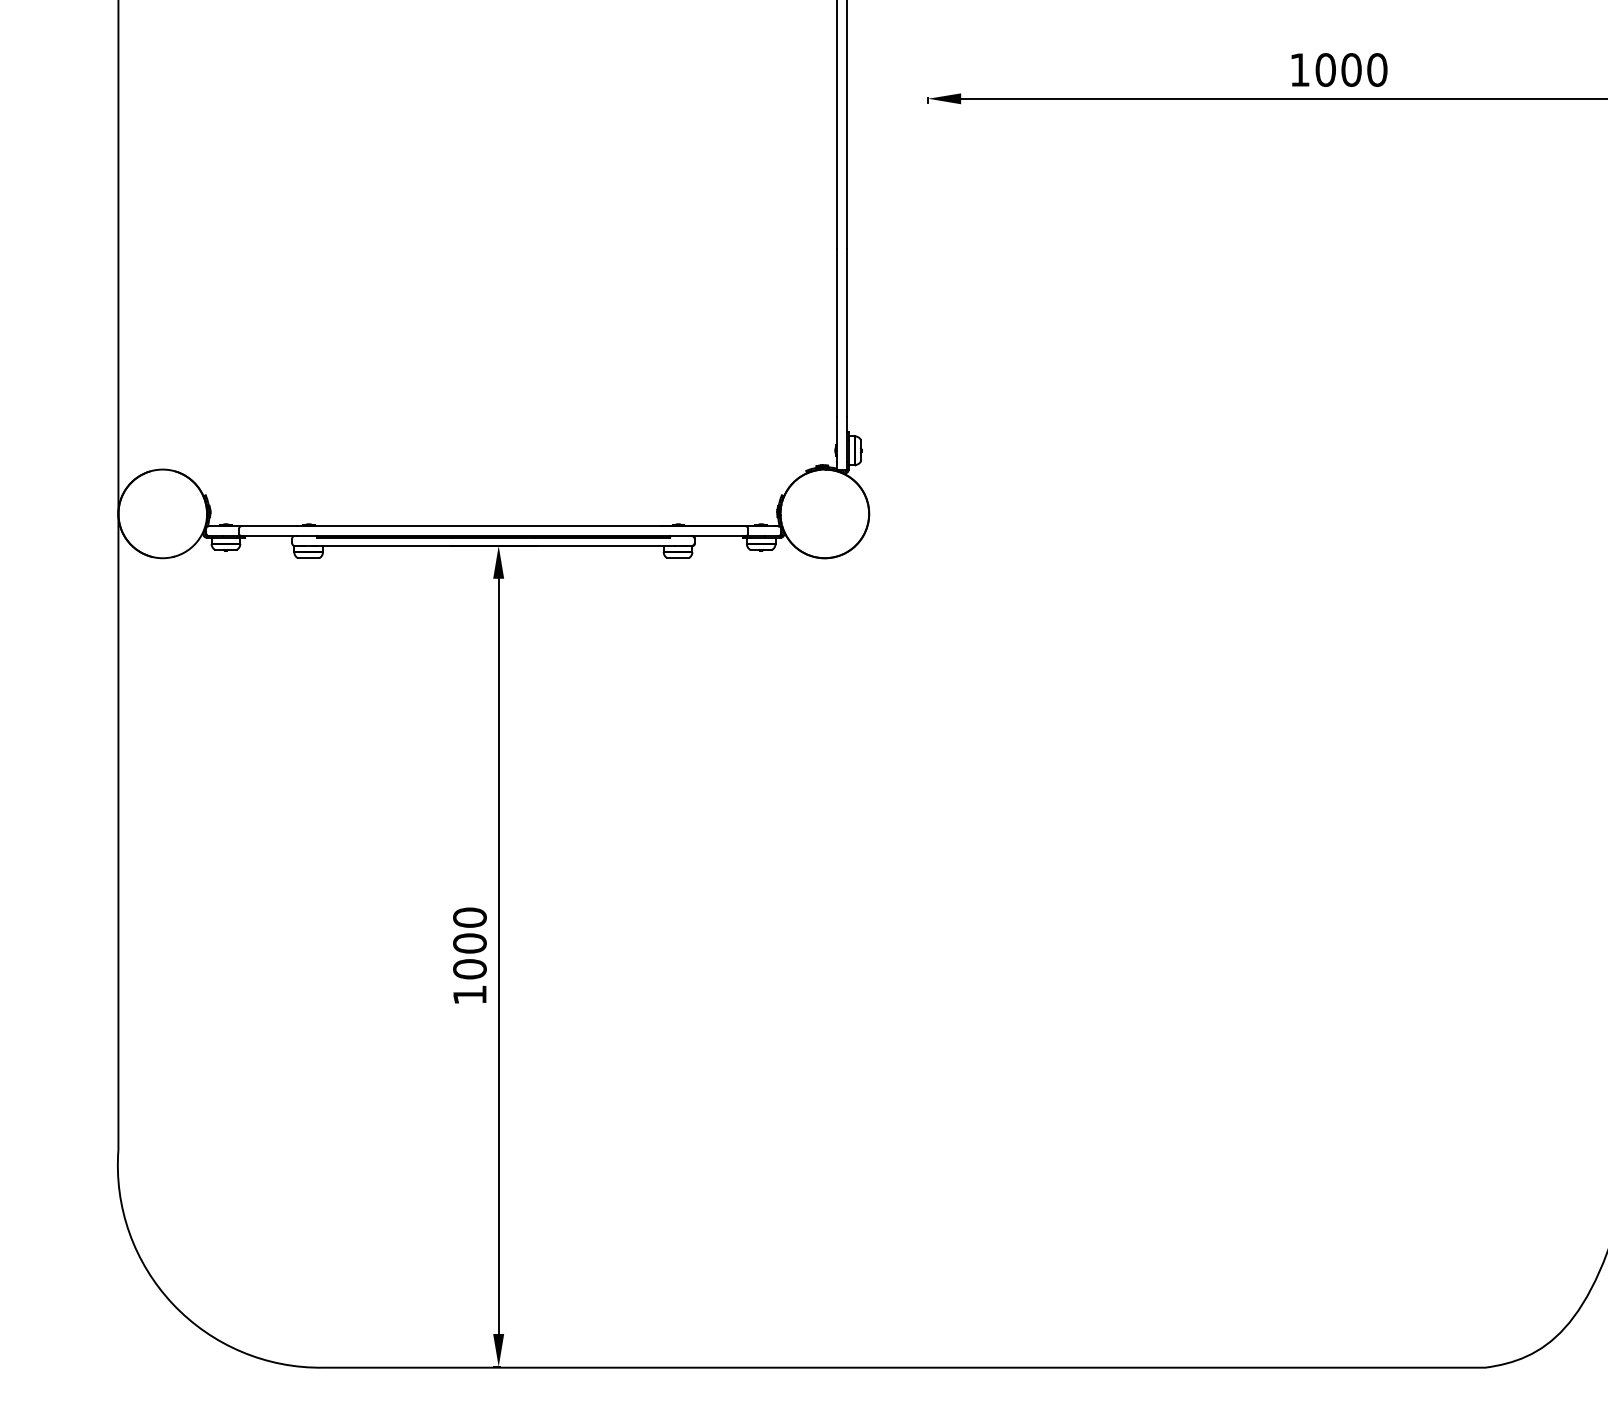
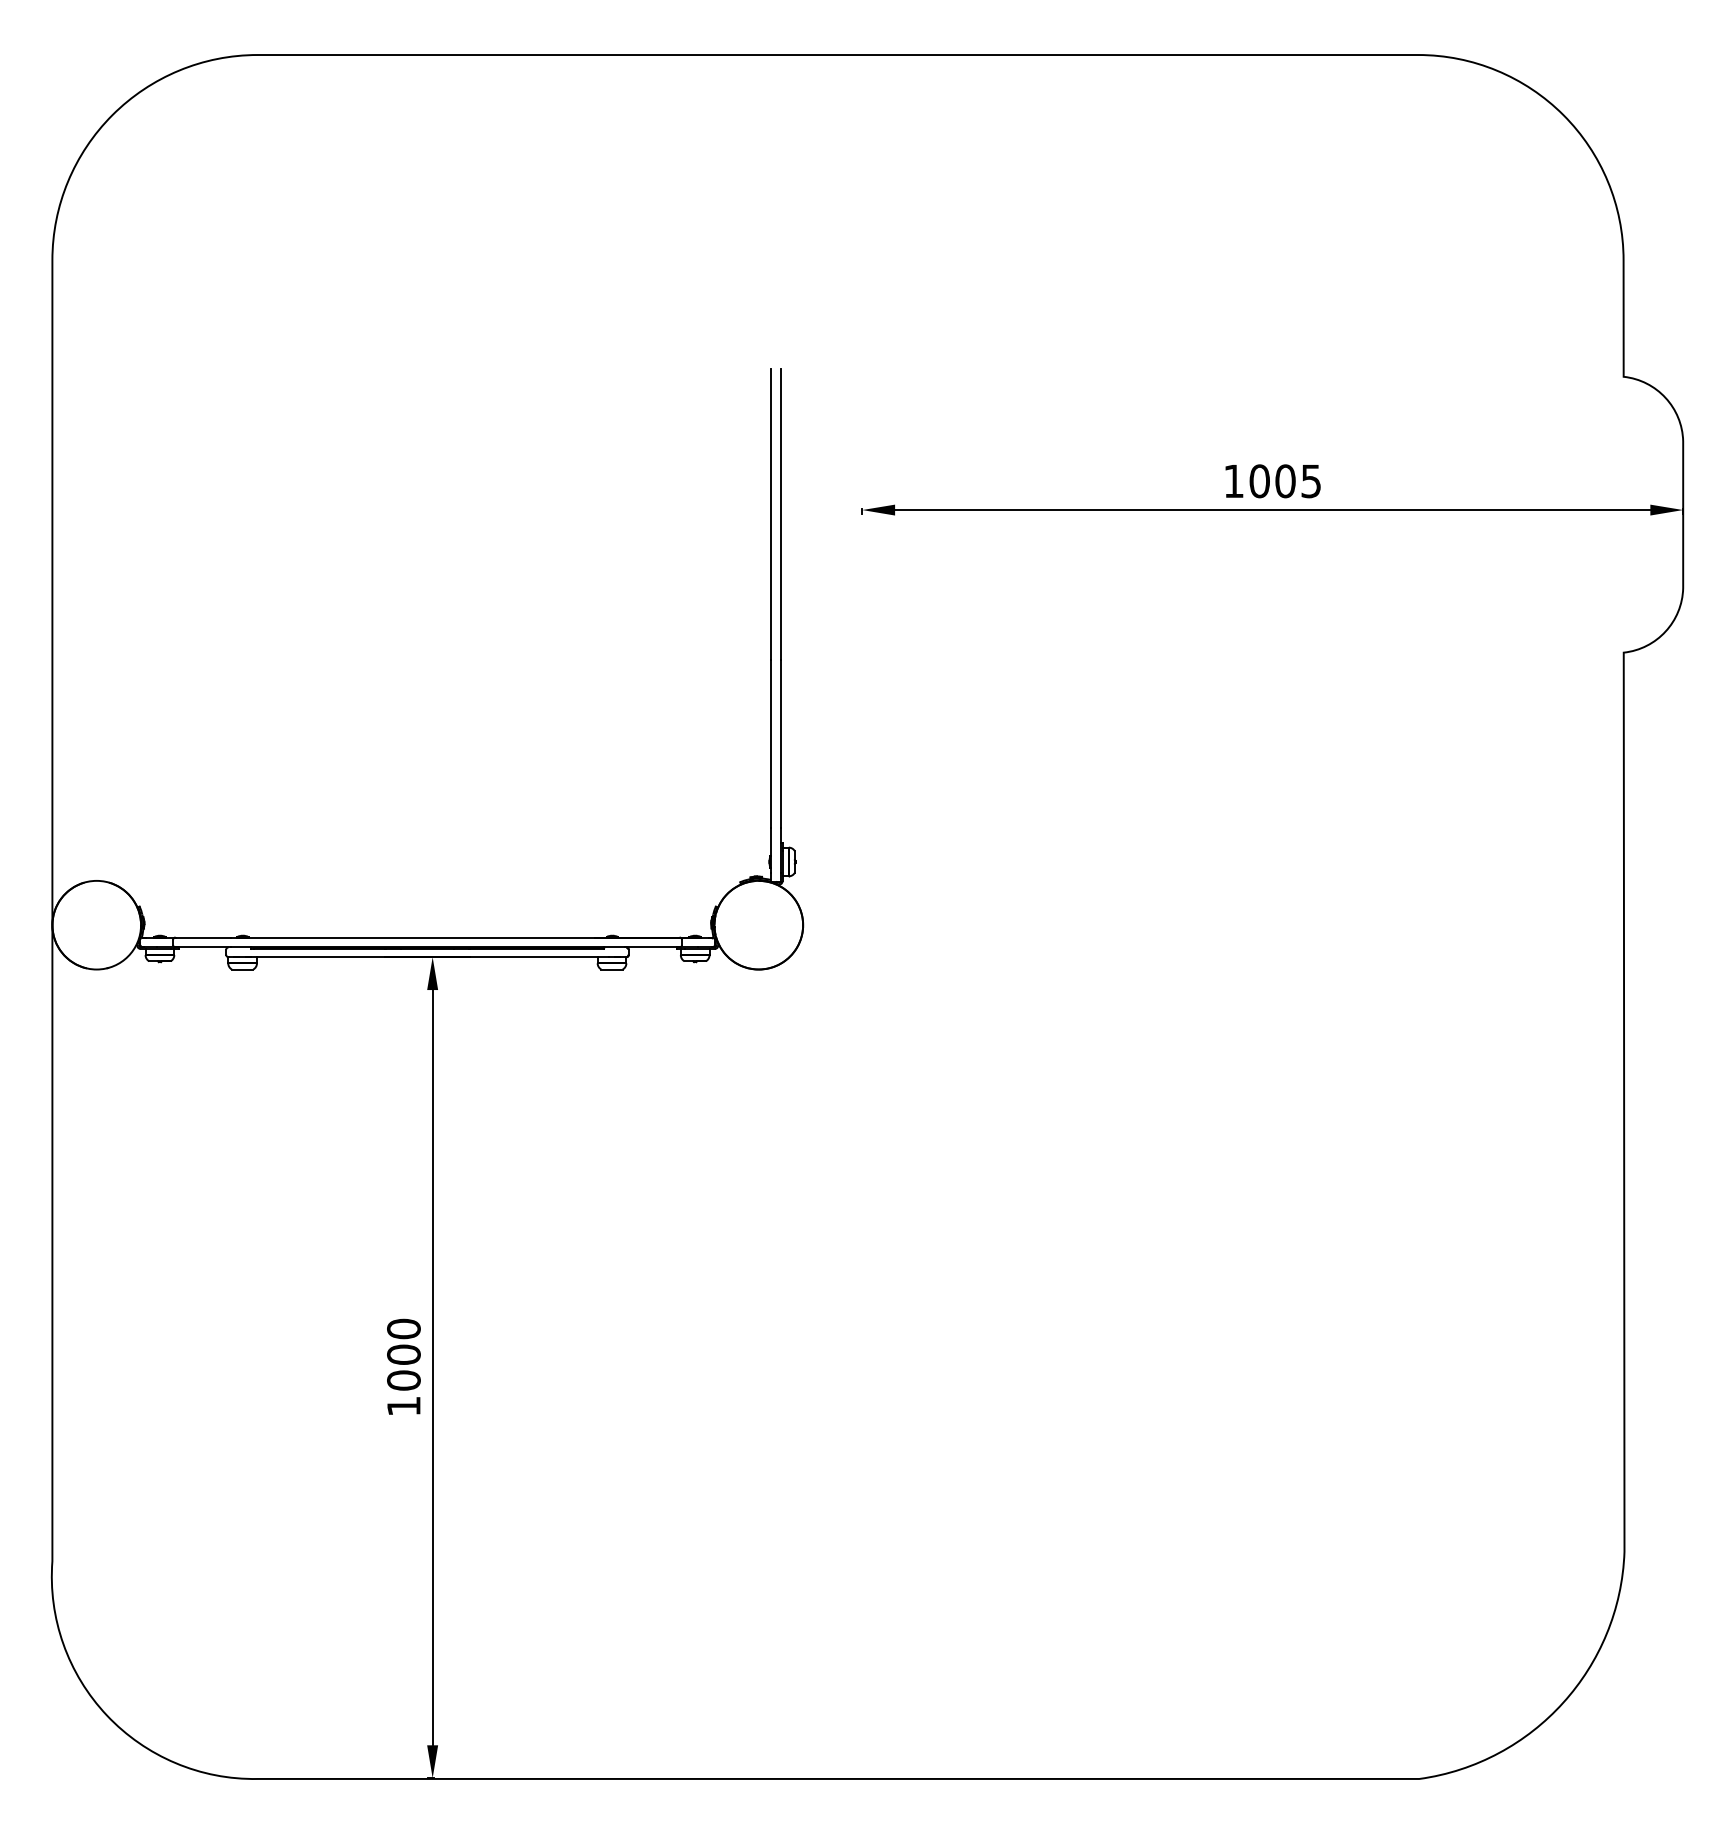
text: (1377, 70) -> (1311, 481), 1000 -> 1005

